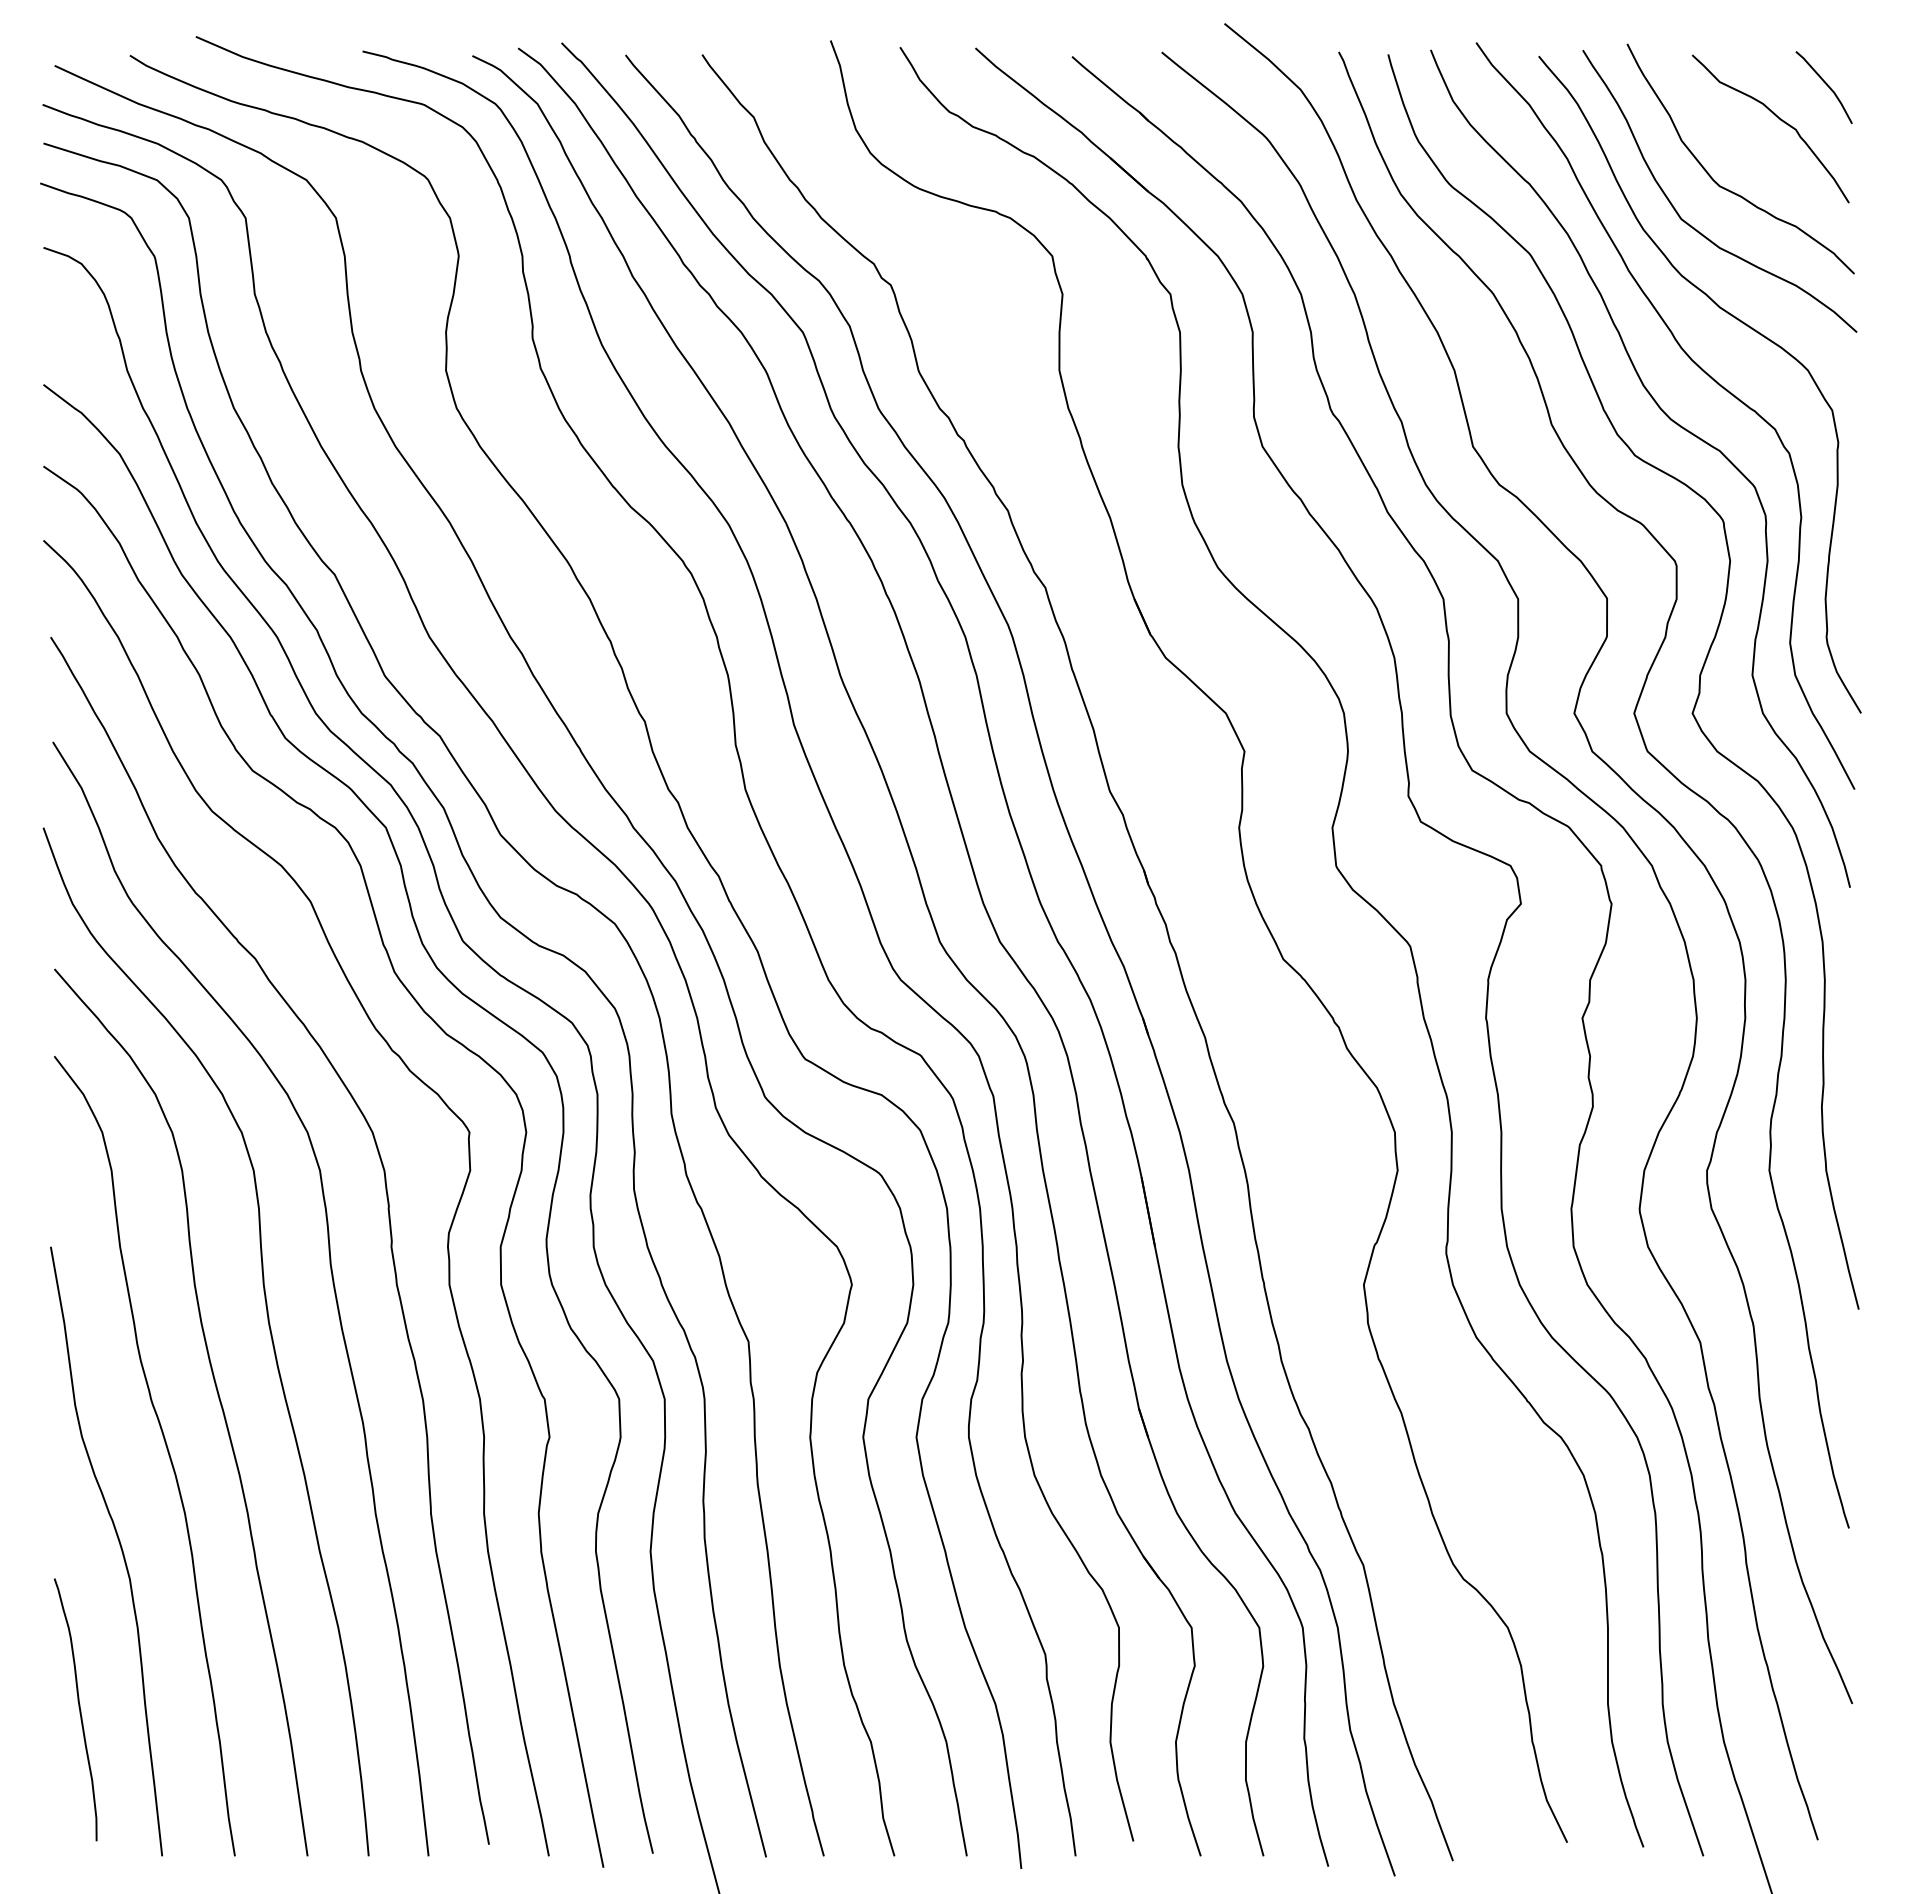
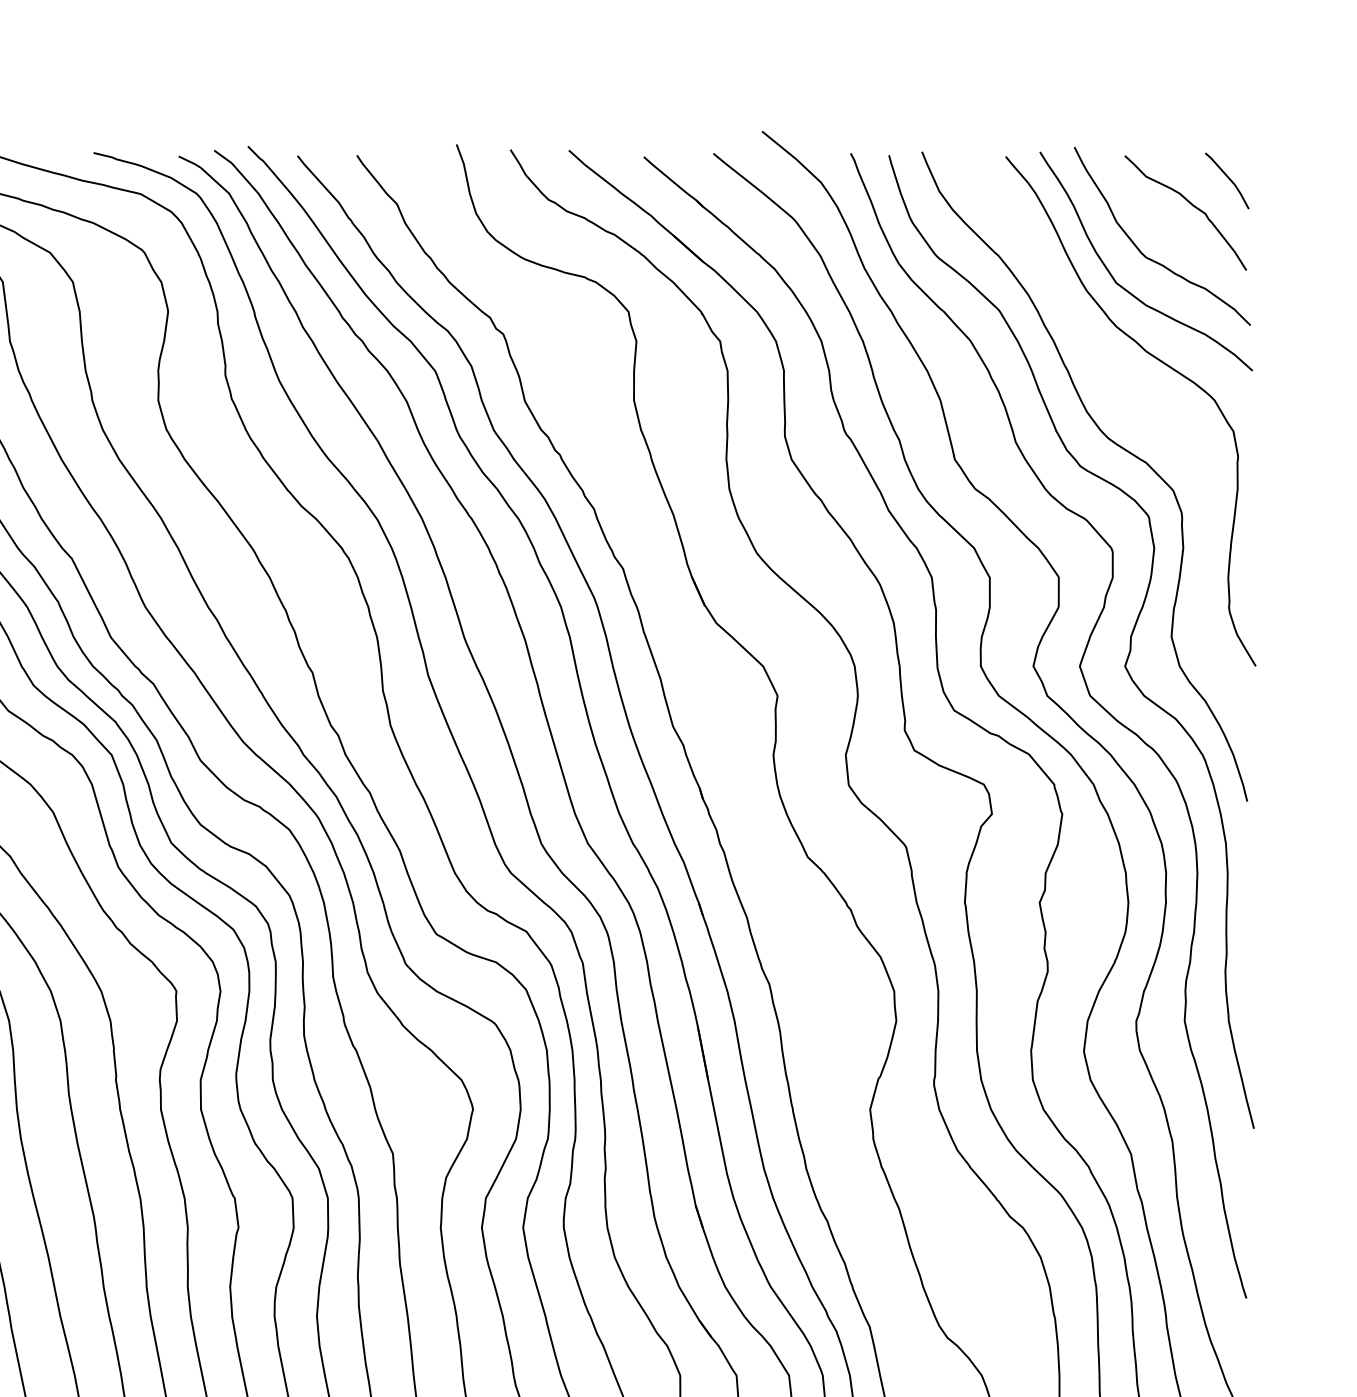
curve: (1703, 372) -> (1133, 401), removed

